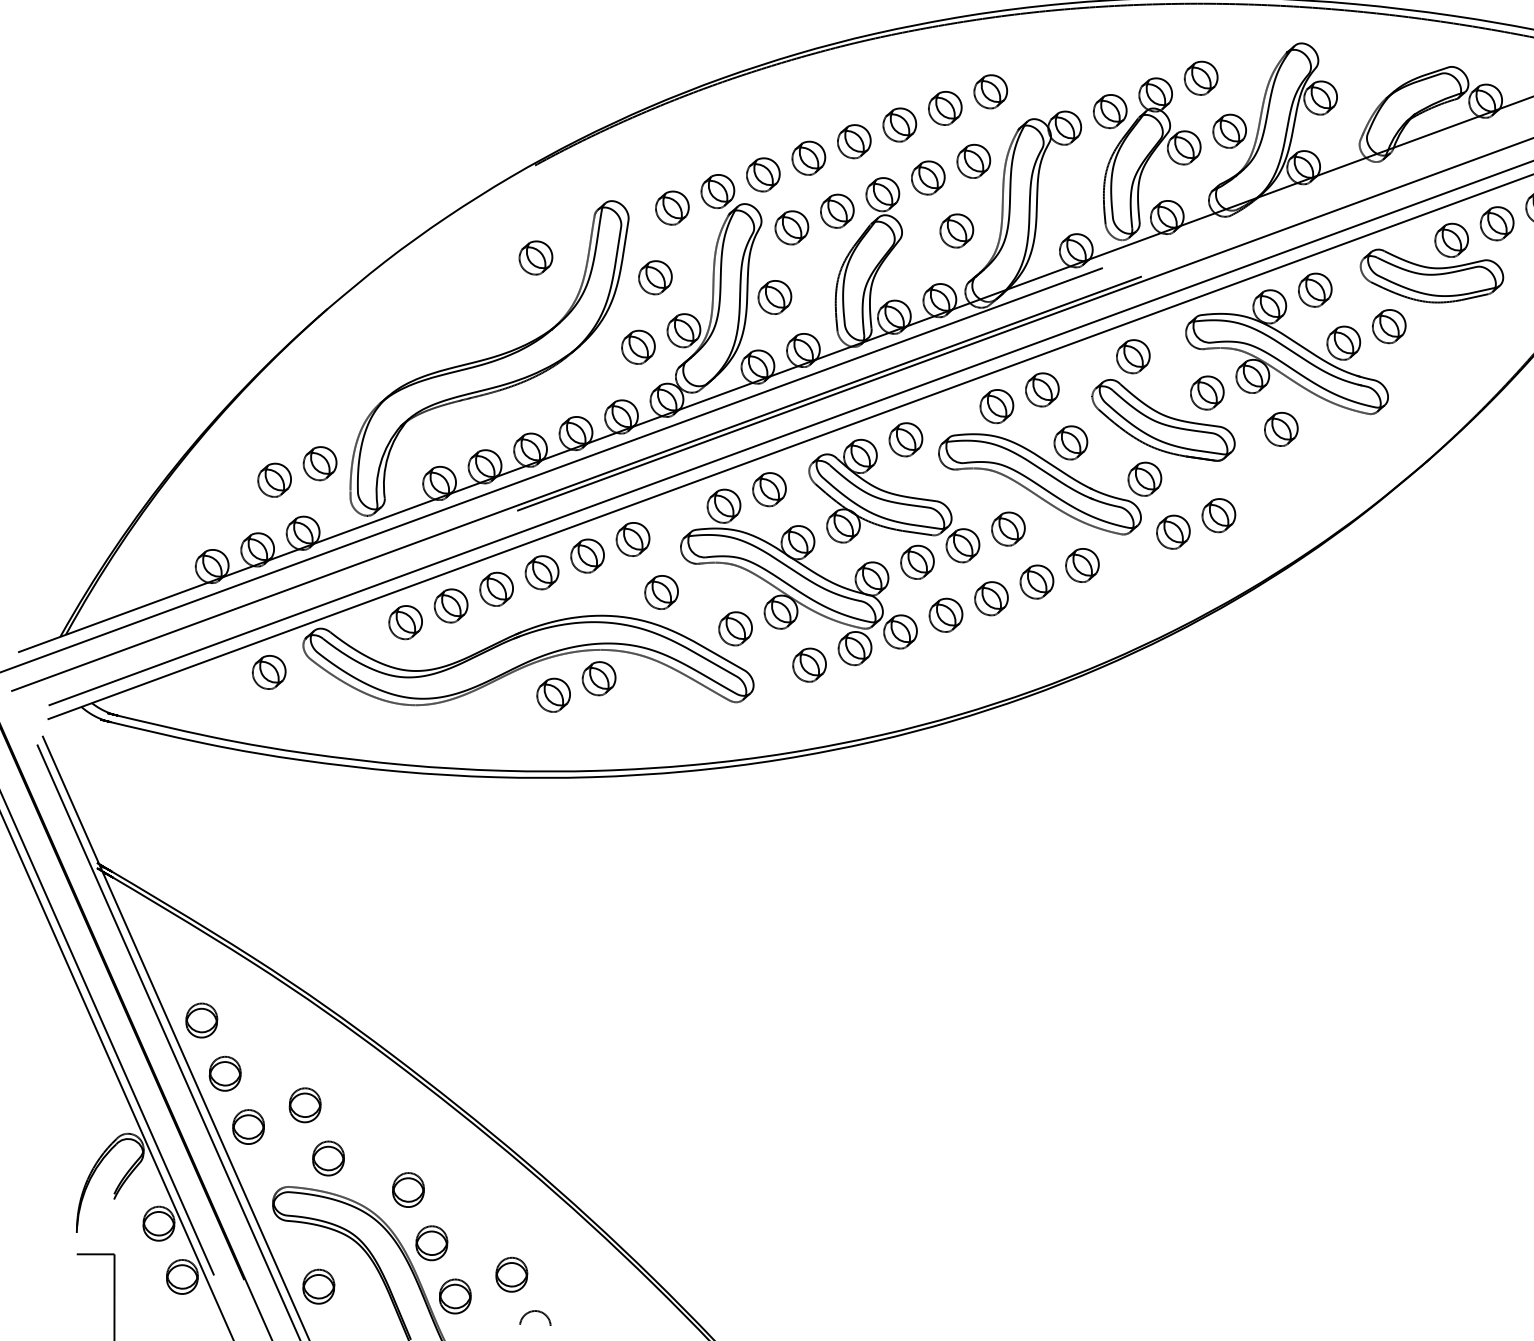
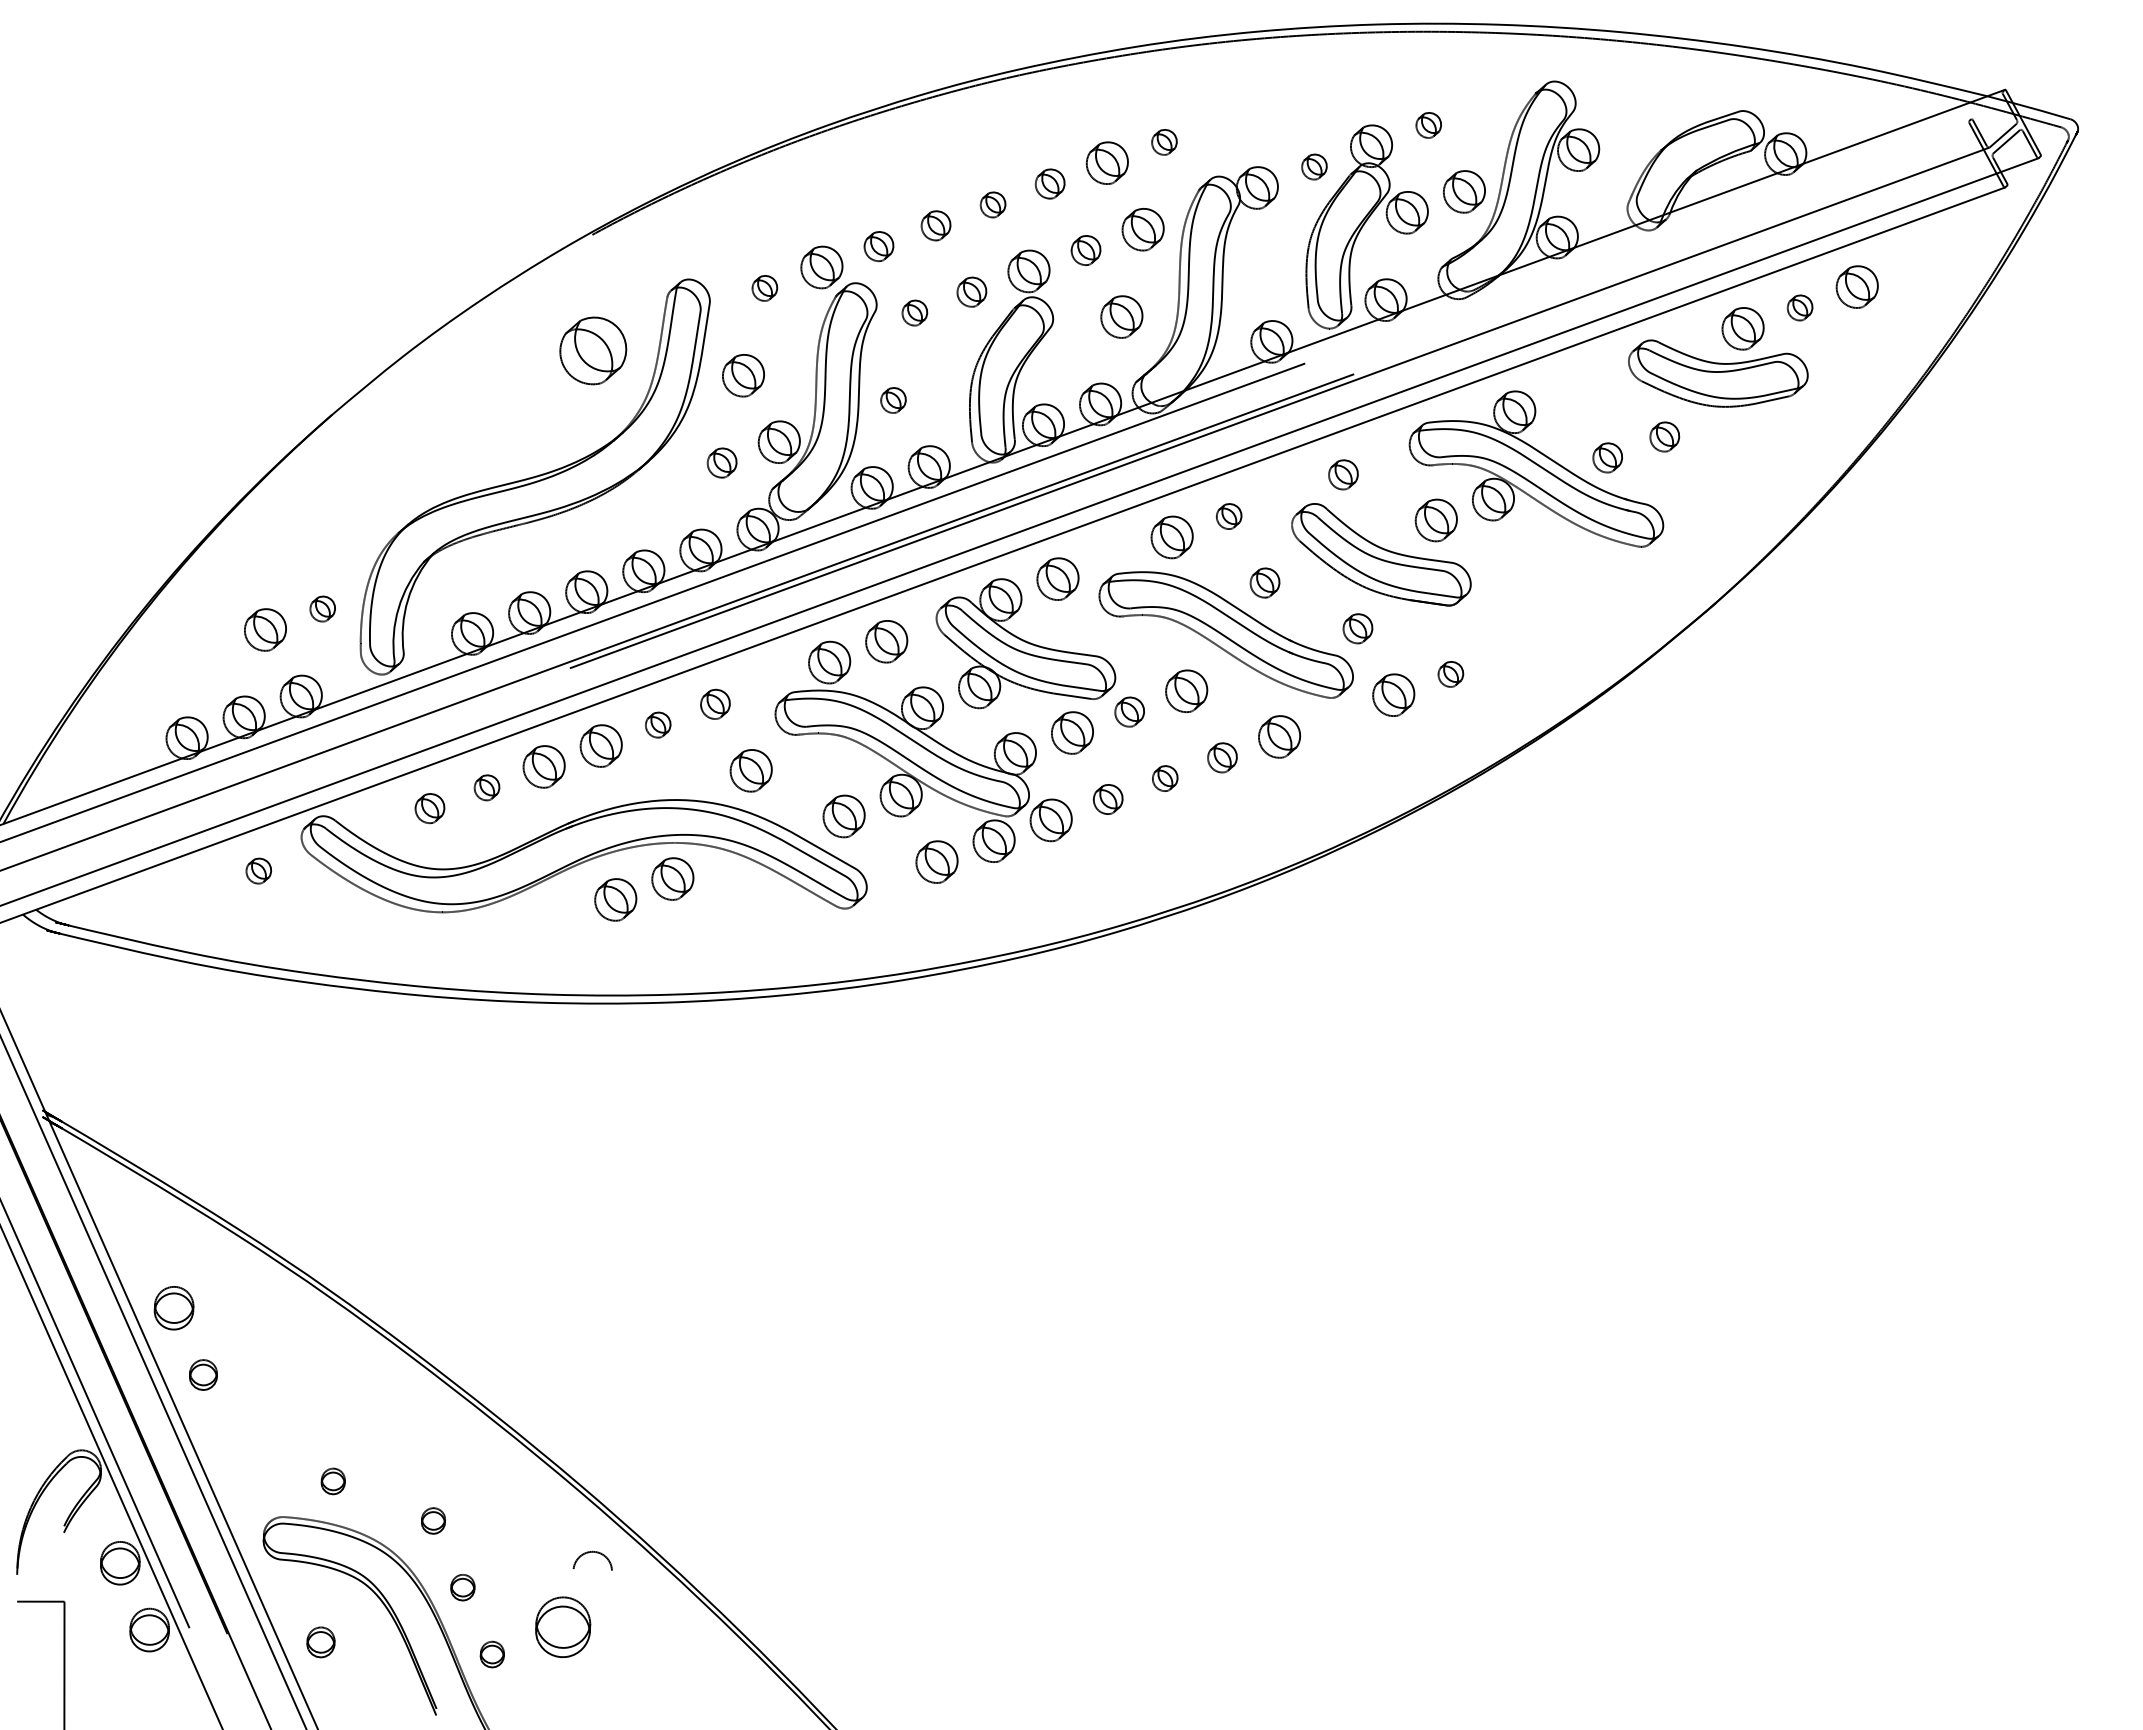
part: (1201, 78) -> (1428, 125), size x0.6
part: (990, 91) -> (1164, 142), size x0.6
part: (1110, 111) -> (1314, 166), size x0.6
part: (899, 124) -> (1049, 183), size x0.7
part: (853, 141) -> (992, 204), size x0.6
part: (808, 158) -> (935, 225), size x0.7
part: (762, 174) -> (878, 246), size x0.7
part: (927, 177) -> (1085, 250), size x0.7
part: (672, 208) -> (764, 288), size x0.6
part: (837, 210) -> (971, 291), size x0.7
part: (1496, 223) -> (1799, 307), size x0.6
part: (791, 227) -> (914, 312), size x0.6
part: (535, 257) -> (593, 350), size x1.6
part: (1315, 290) -> (1571, 391), removed
part: (774, 297) -> (893, 400), size x0.6
part: (1389, 326) -> (1664, 436), size x0.7
part: (1343, 342) -> (1607, 457), size x0.7
part: (637, 346) -> (721, 462), size x0.7
part: (1133, 356) -> (1343, 474), size x0.7
part: (1041, 389) -> (1228, 516), size x0.6
part: (1280, 428) -> (1528, 565), removed
part: (1070, 442) -> (1264, 582), size x0.7
part: (320, 463) -> (322, 608), size x0.6
part: (1144, 479) -> (1357, 628), size x0.7
part: (1218, 515) -> (1450, 674), size x0.6
part: (633, 539) -> (715, 704), size x0.7
part: (962, 545) -> (1129, 711), size x0.7
part: (586, 555) -> (657, 724), size x0.6
part: (1036, 581) -> (1222, 757), size x0.7
part: (990, 598) -> (1164, 778), size x0.6
part: (450, 605) -> (486, 787), size x0.6
part: (945, 615) -> (1107, 799), size x0.7
part: (405, 622) -> (429, 808), size x0.7
part: (269, 671) -> (258, 870), size x0.6
part: (225, 1073) -> (203, 1374), size x0.7
part: (304, 1105) -> (303, 1414), removed
part: (248, 1126) -> (232, 1441), removed
part: (328, 1158) -> (333, 1481), size x0.6
part: (408, 1189) -> (433, 1520), size x0.6
part: (431, 1243) -> (462, 1587), size x0.6
part: (512, 1274) -> (563, 1627), size x1.4
part: (318, 1286) -> (320, 1642), size x0.7
part: (455, 1296) -> (492, 1654), size x0.6
arc: (535, 1311) -> (592, 1552), moved

